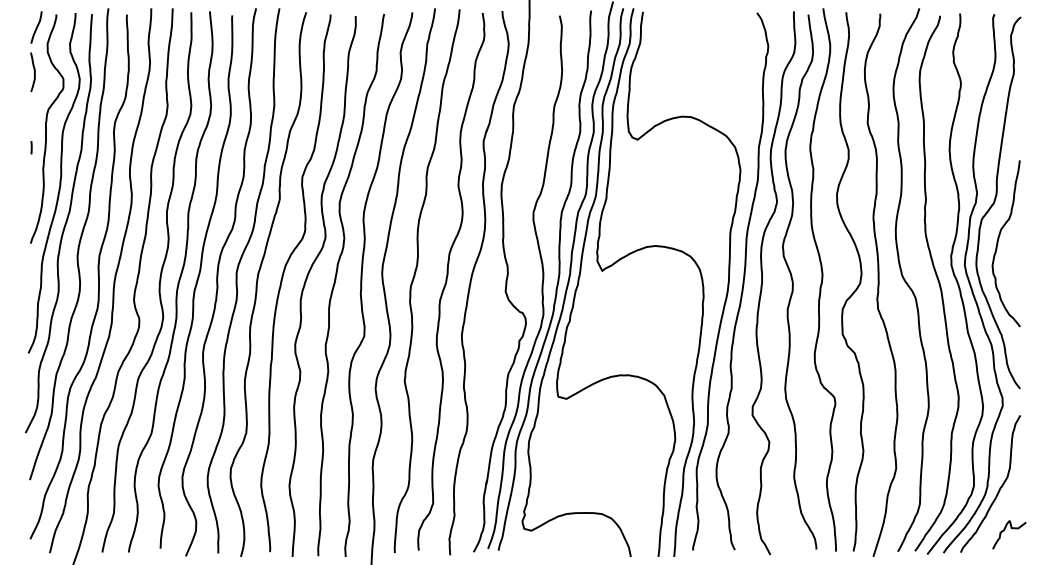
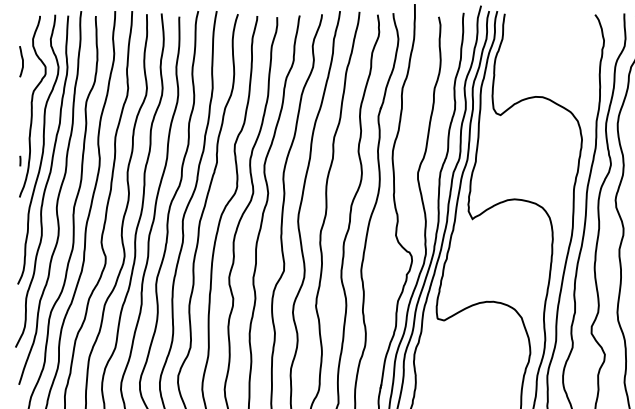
curve: (36, 27) -> (24, 26), removed
line: (31, 147) -> (20, 160), moved

